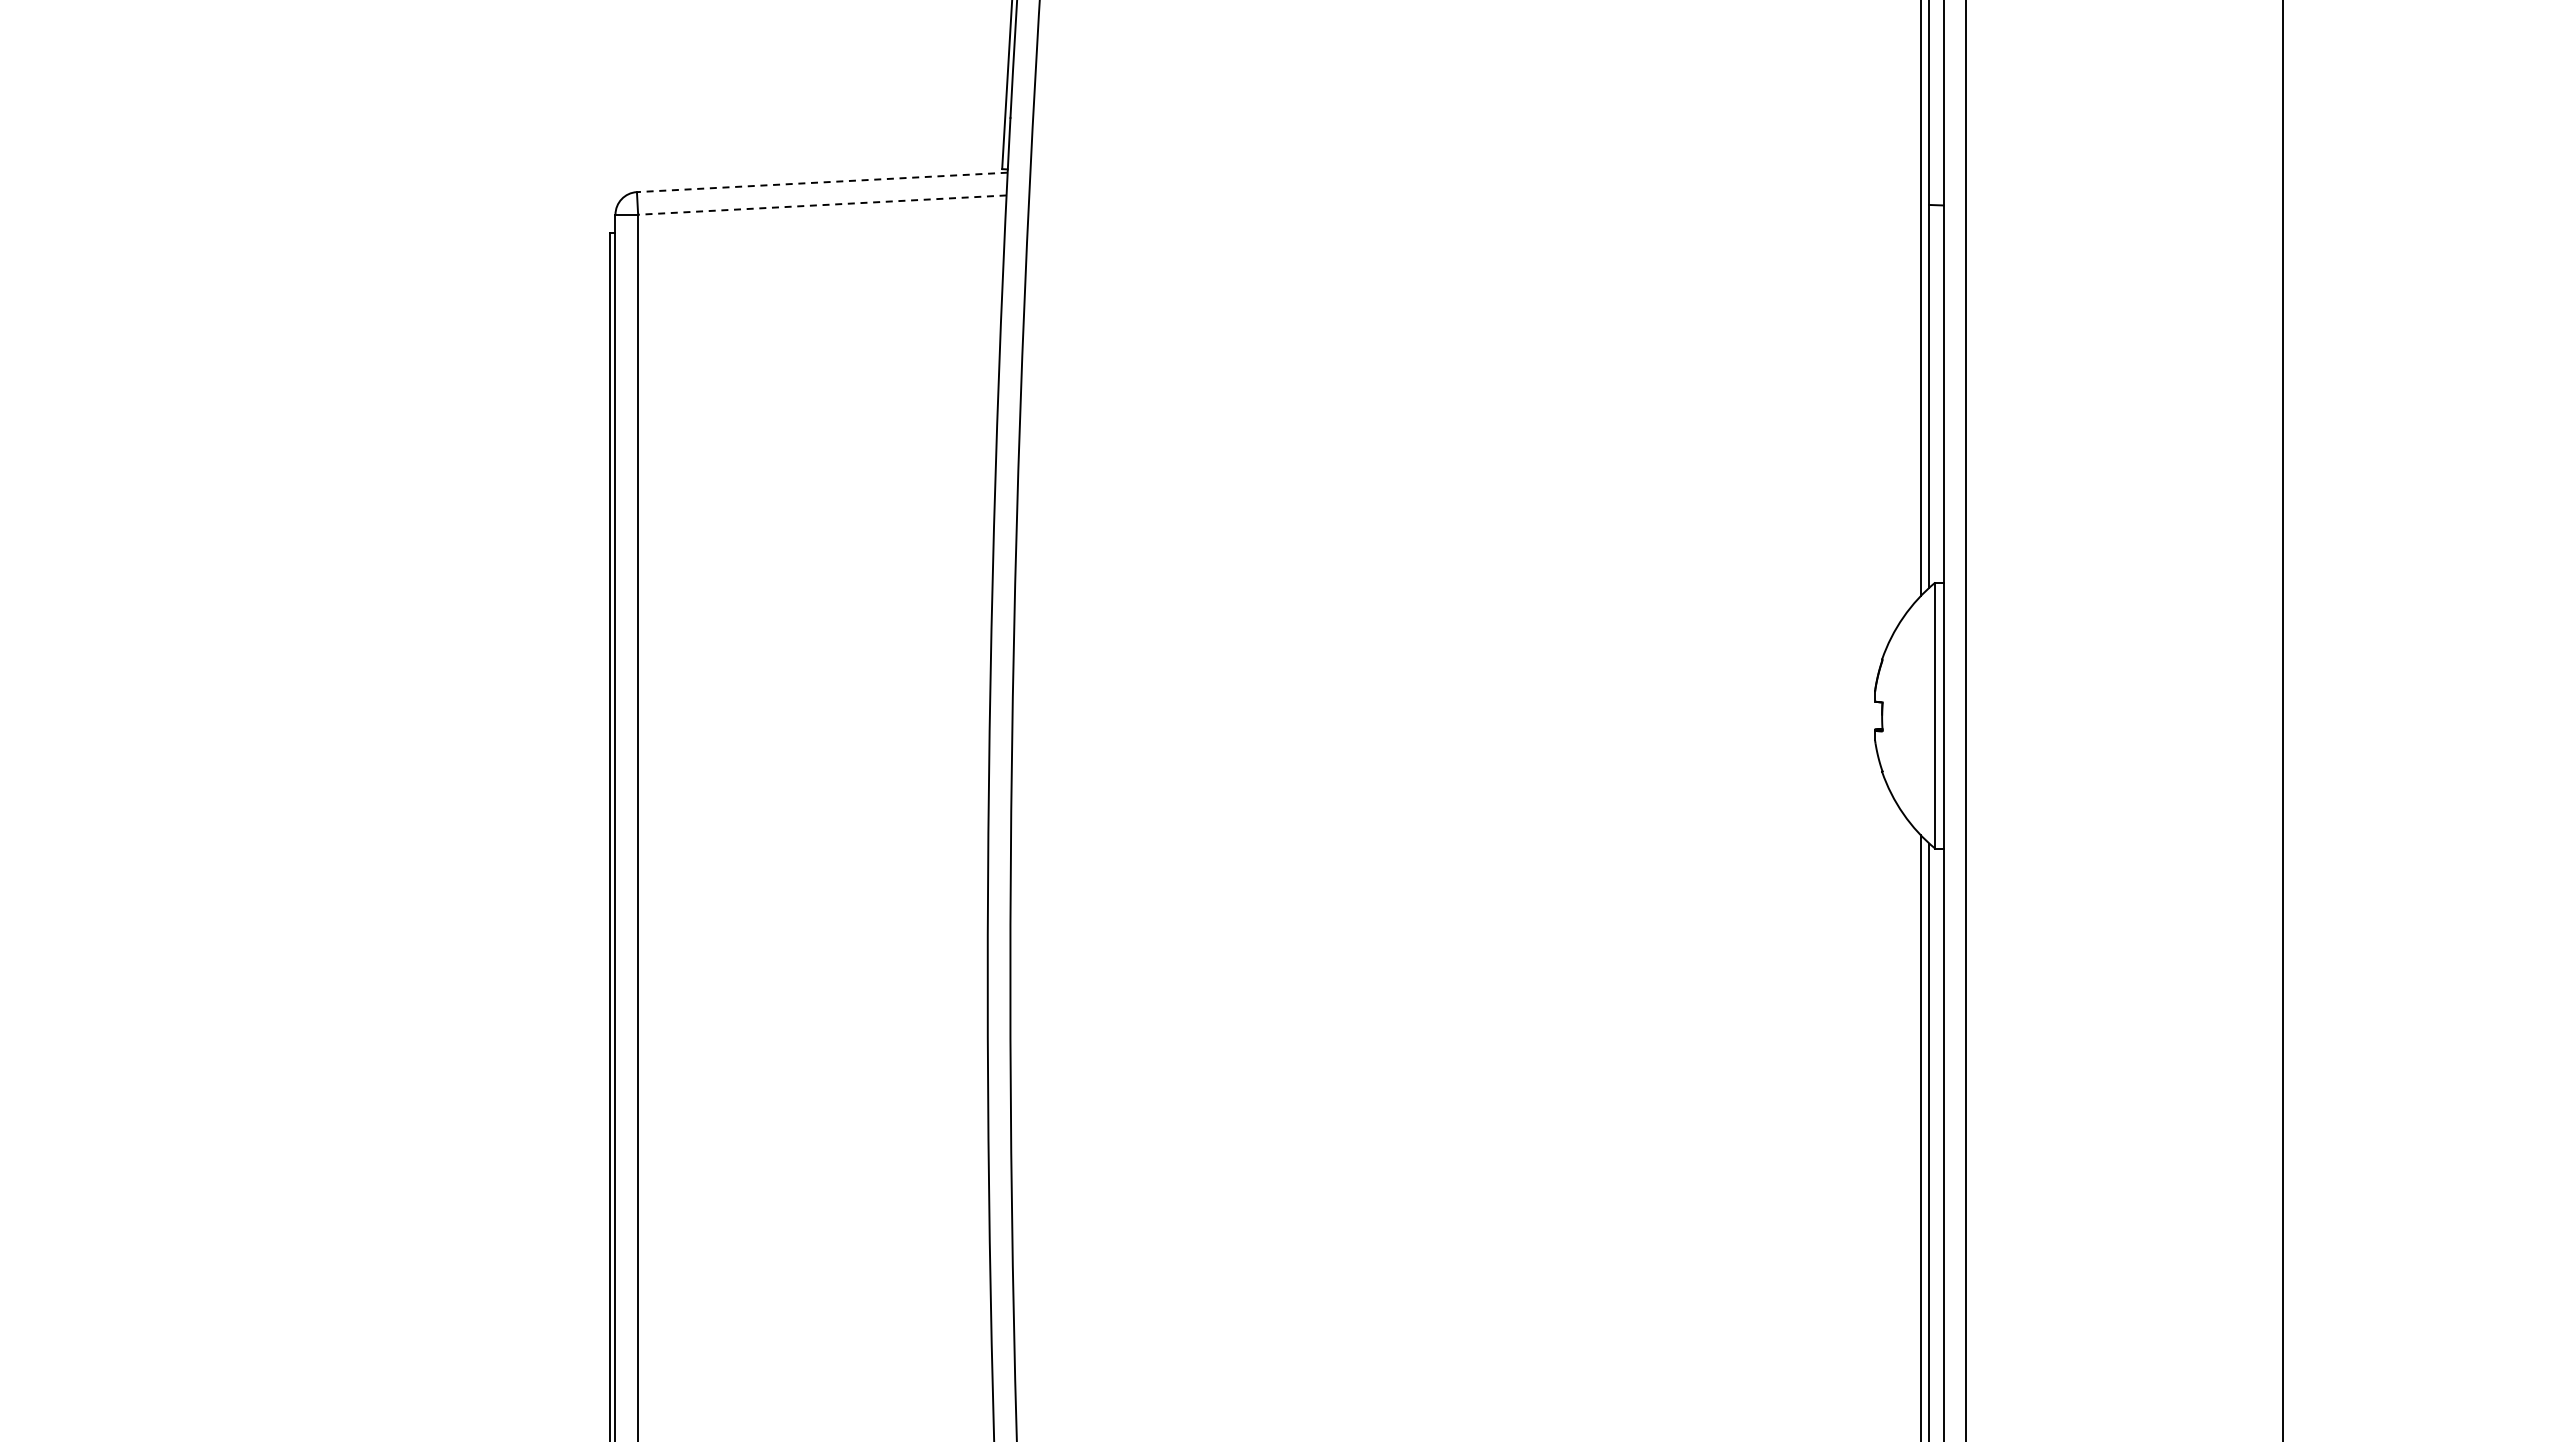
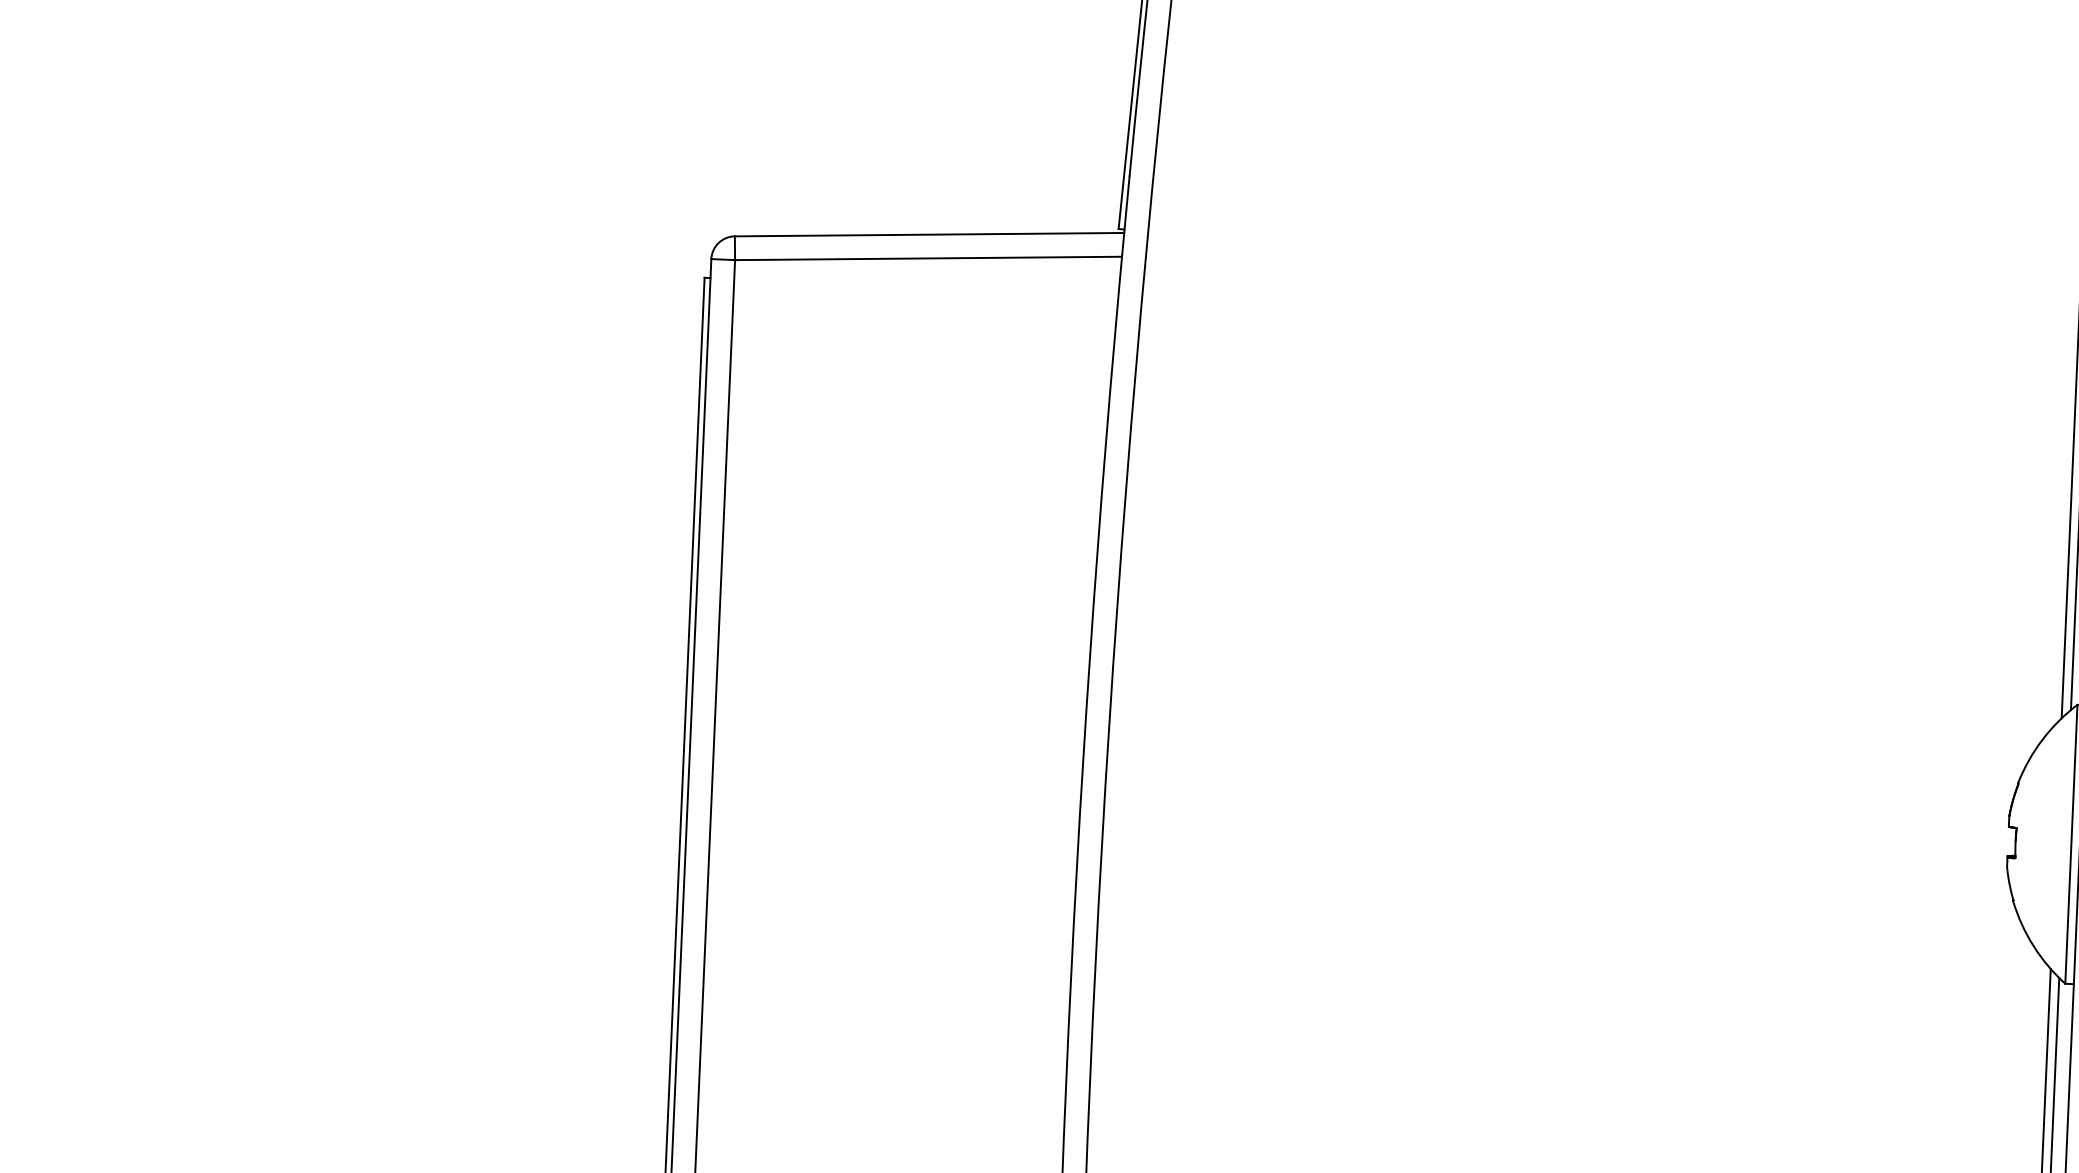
line: (822, 182) -> (929, 234), dashed -> solid
line: (821, 205) -> (927, 258), dashed -> solid

